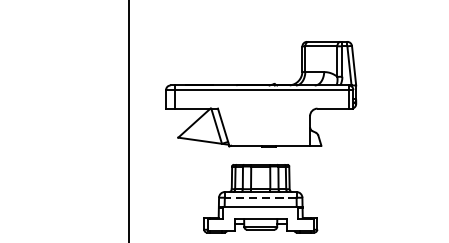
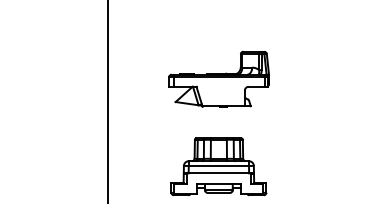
part: (260, 94) -> (218, 79), size x0.62
line: (260, 198) -> (218, 166), dashed -> solid

